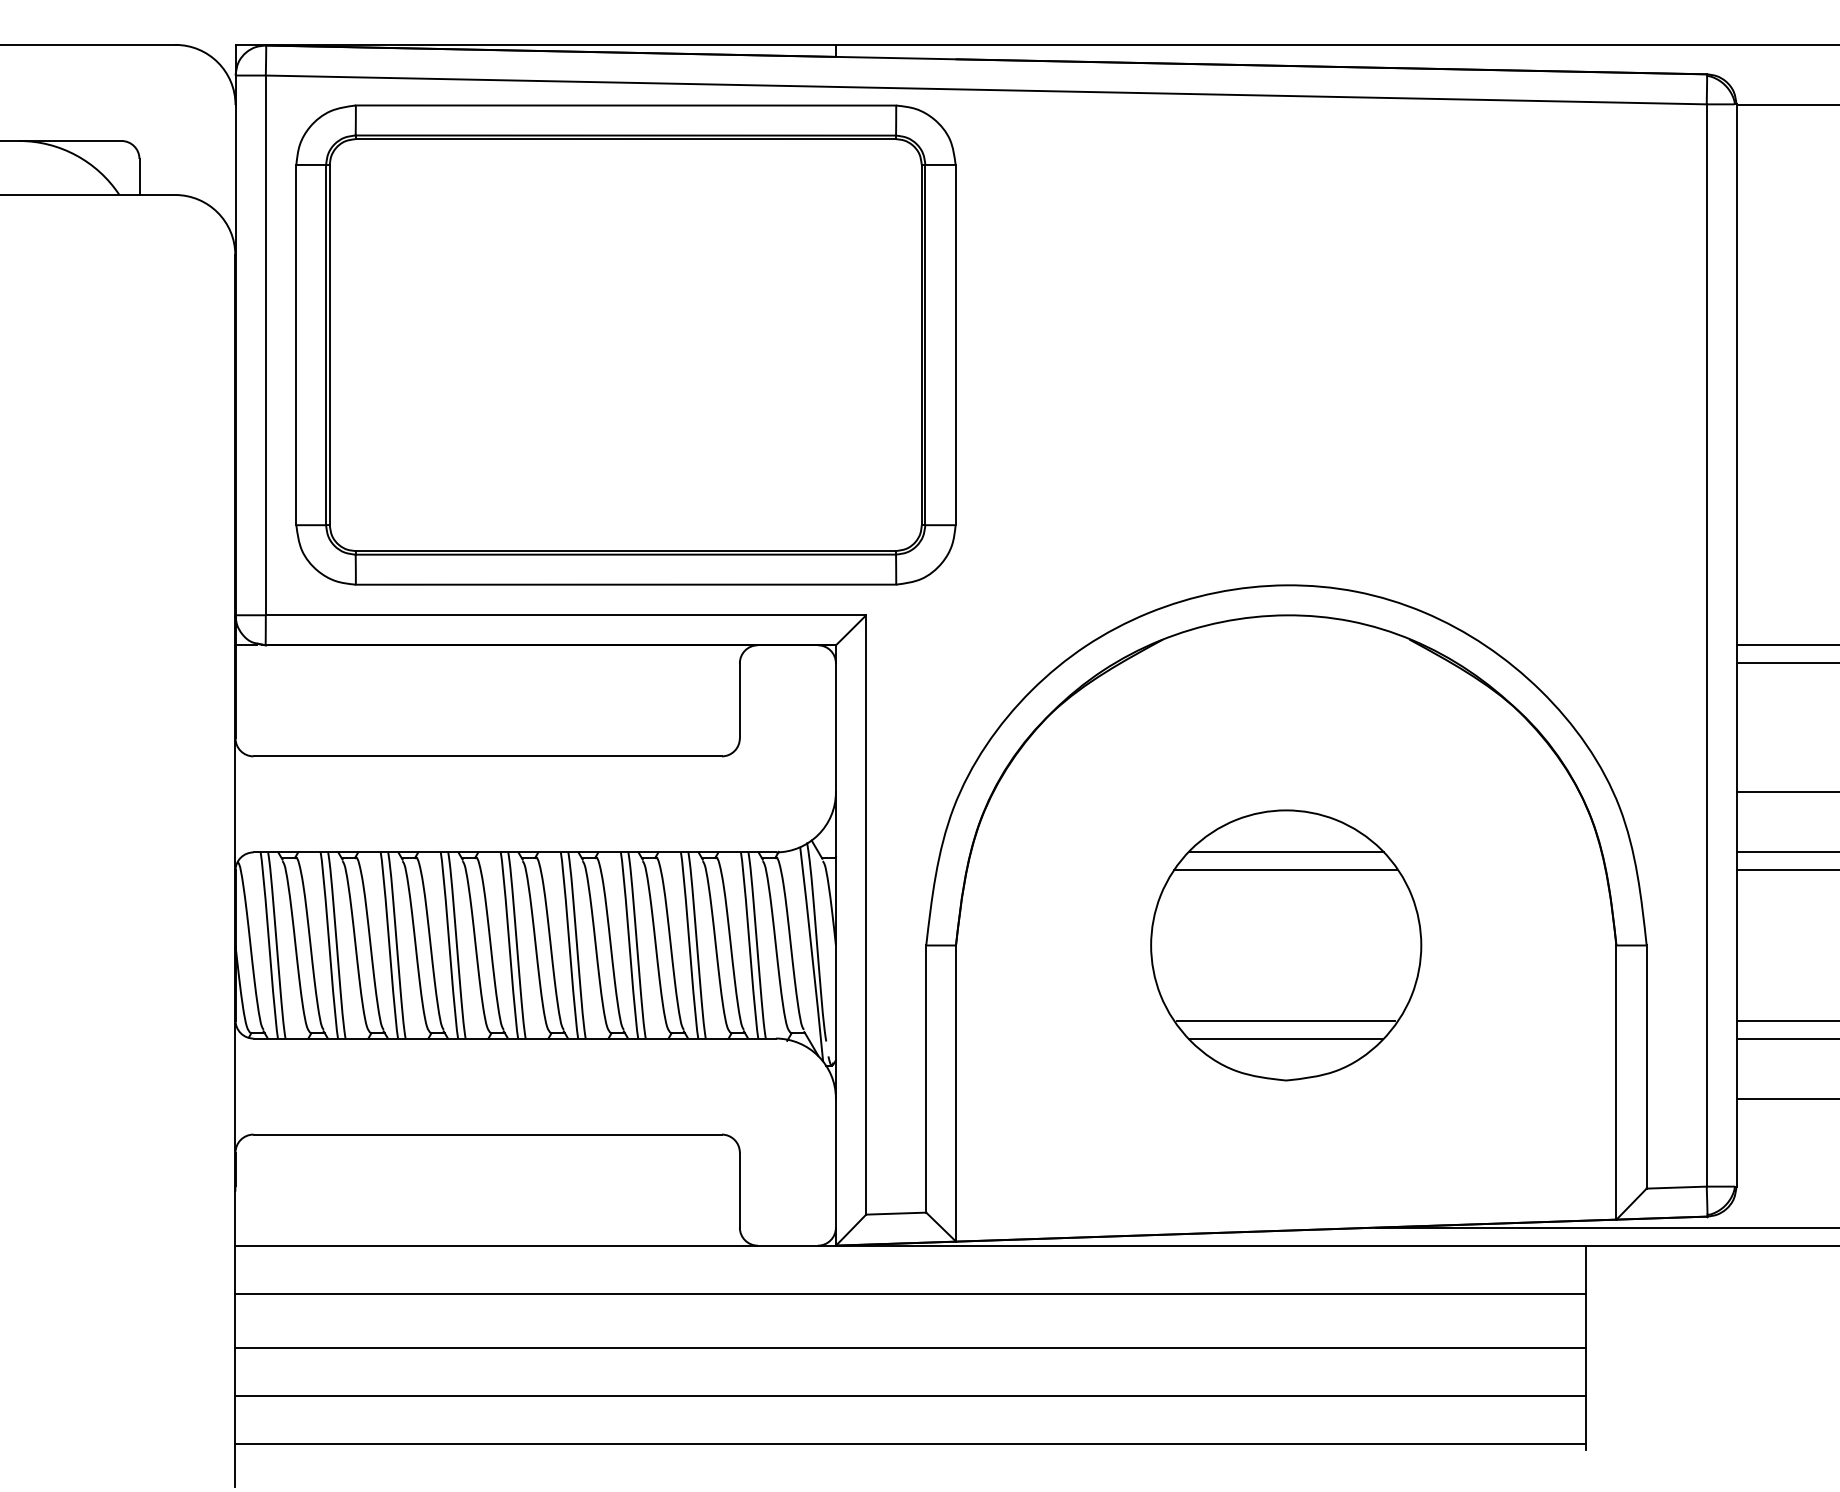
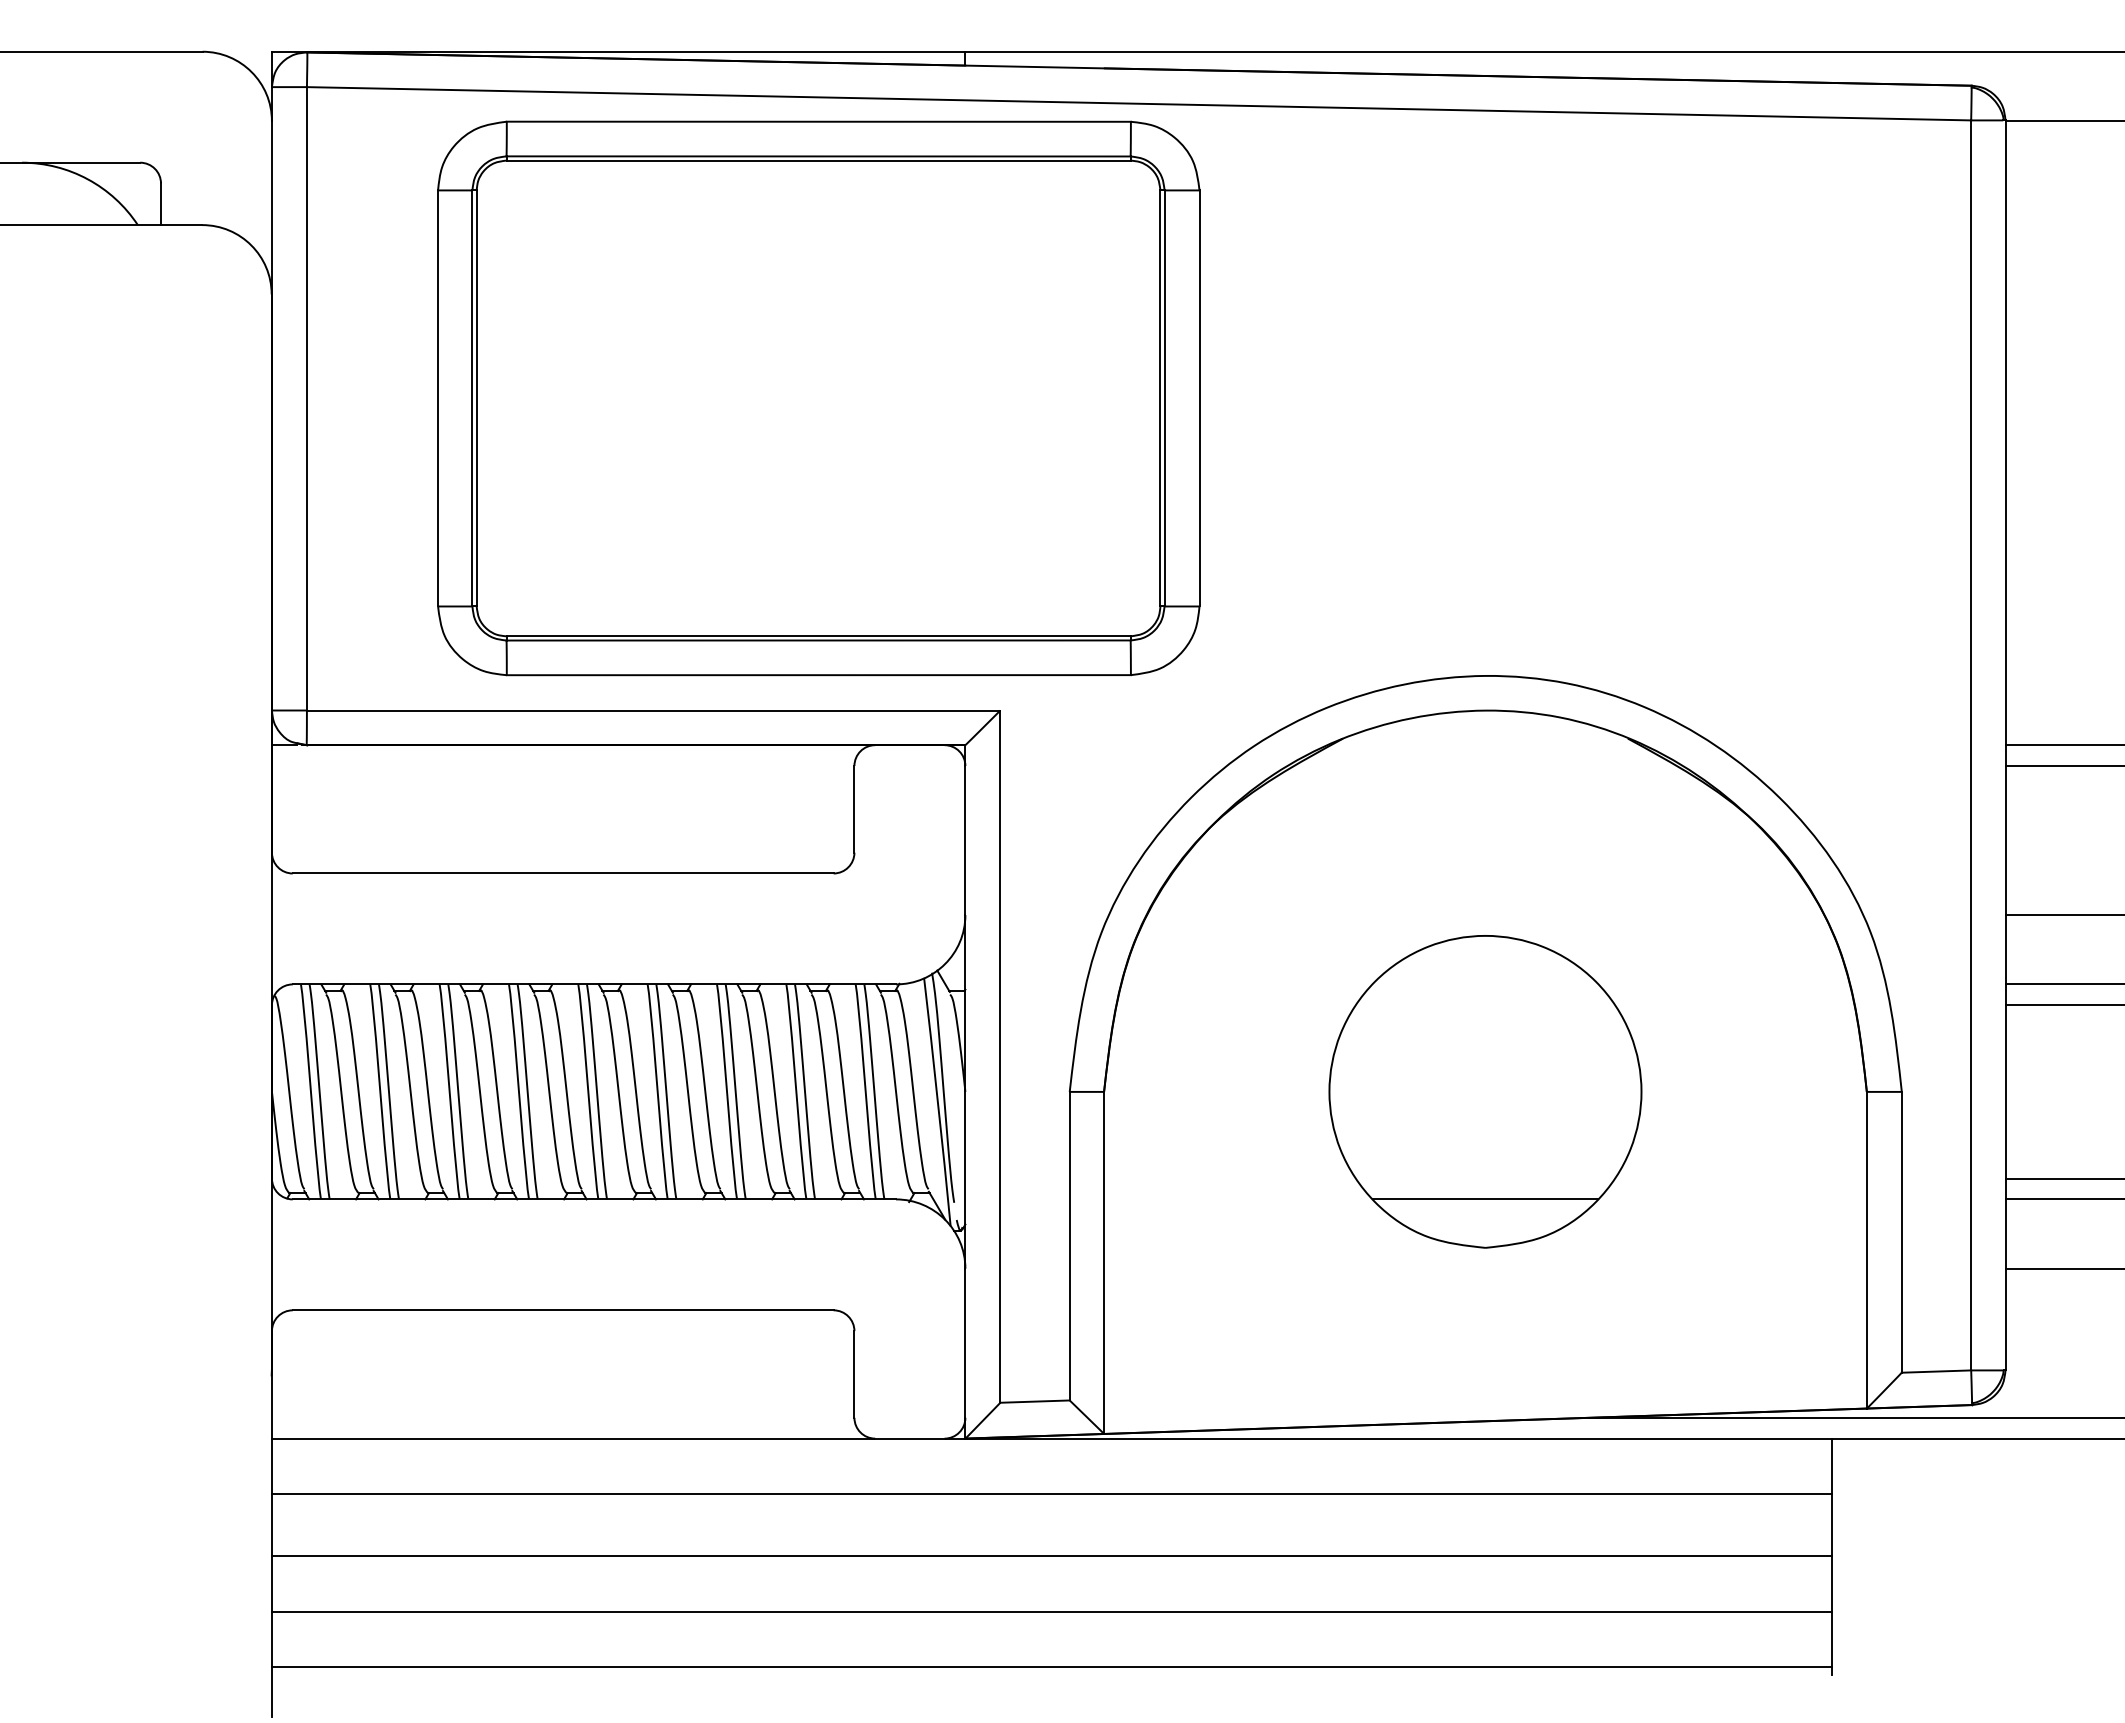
part: (625, 344) -> (818, 397), moved
line: (1286, 852) -> (1485, 984), removed
line: (1285, 870) -> (1484, 1005), removed
line: (1286, 1020) -> (1485, 1178), removed

